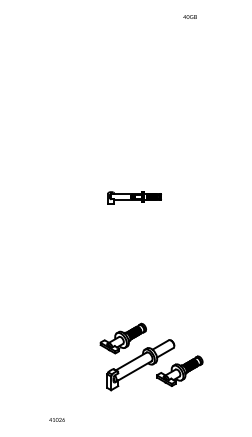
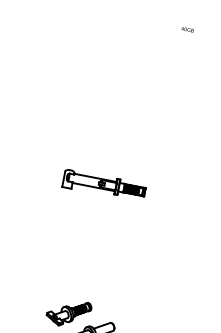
part: (134, 197) -> (104, 185), size x1.67

